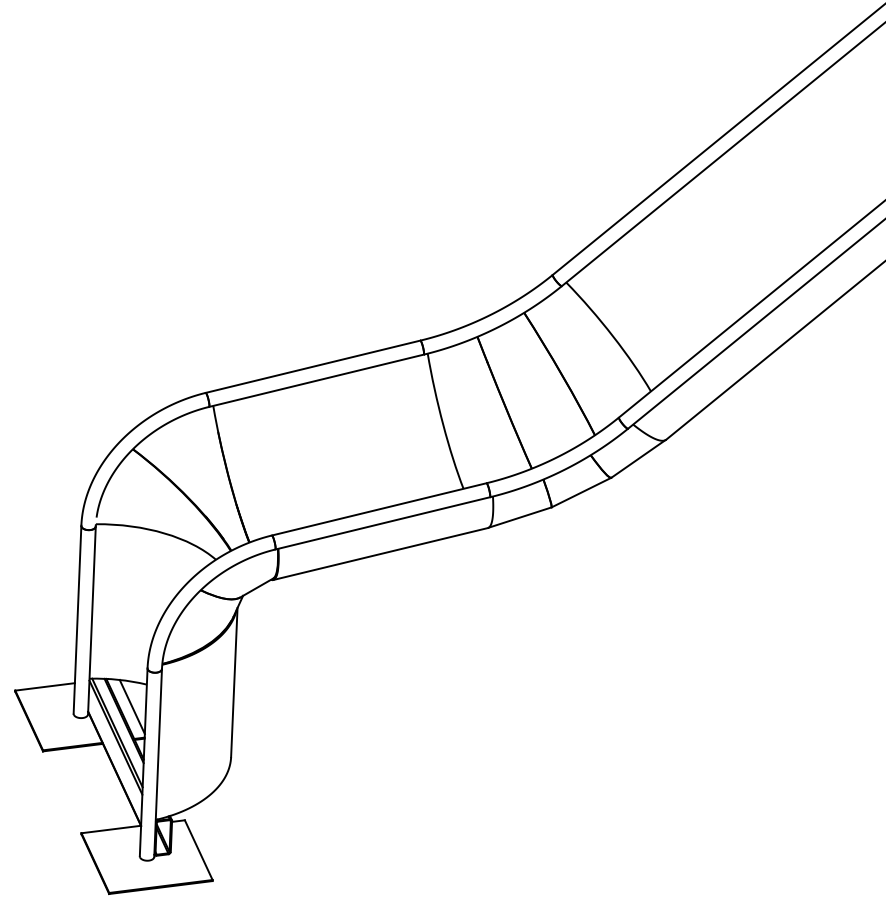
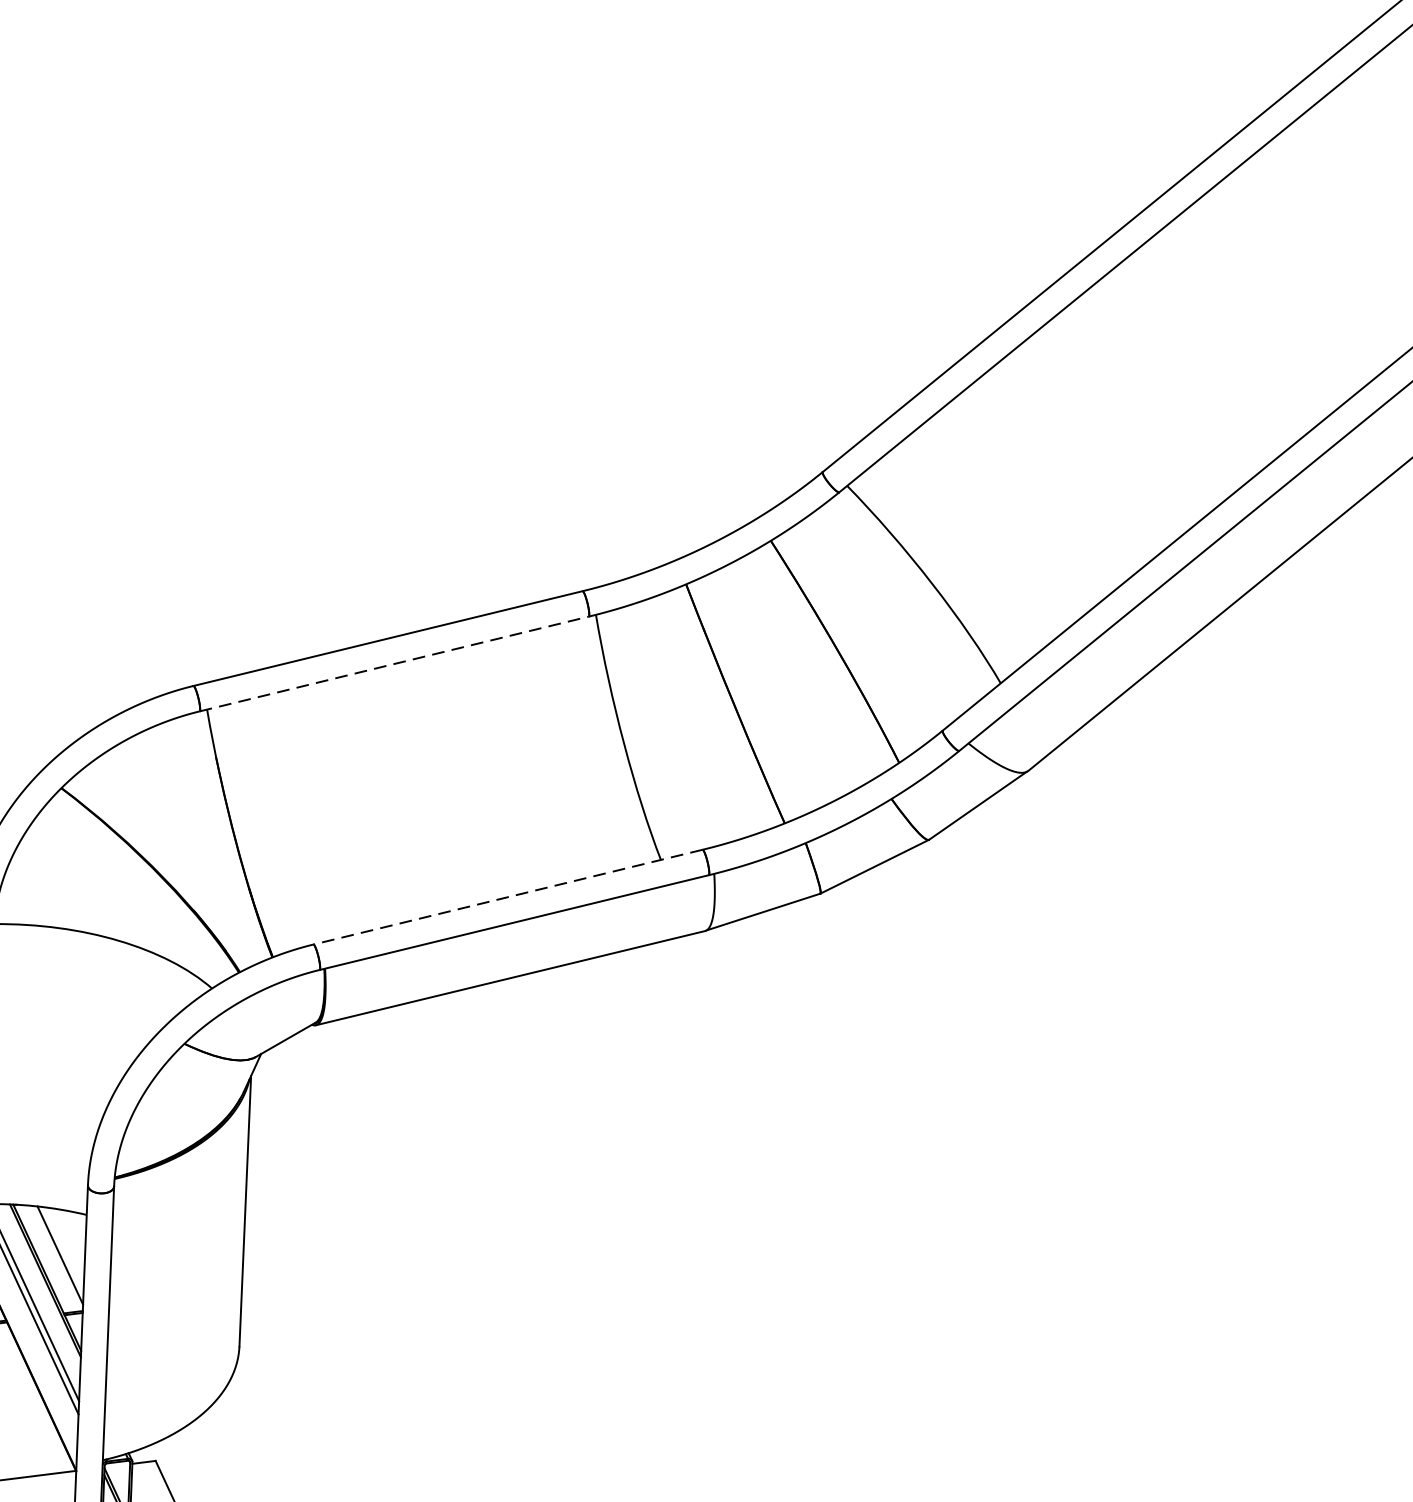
line: (316, 380) -> (394, 663), solid -> dashed
line: (378, 509) -> (506, 897), solid -> dashed

